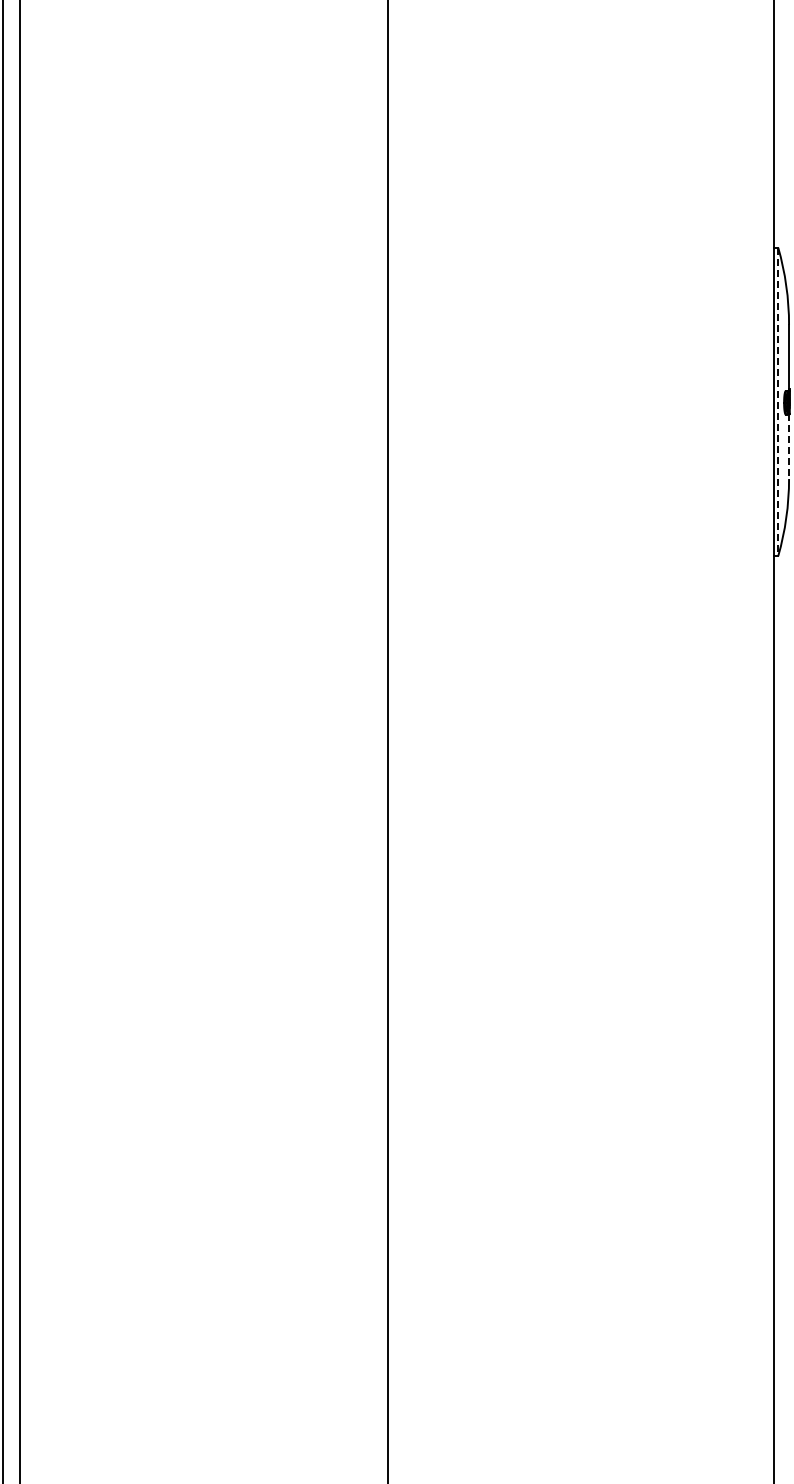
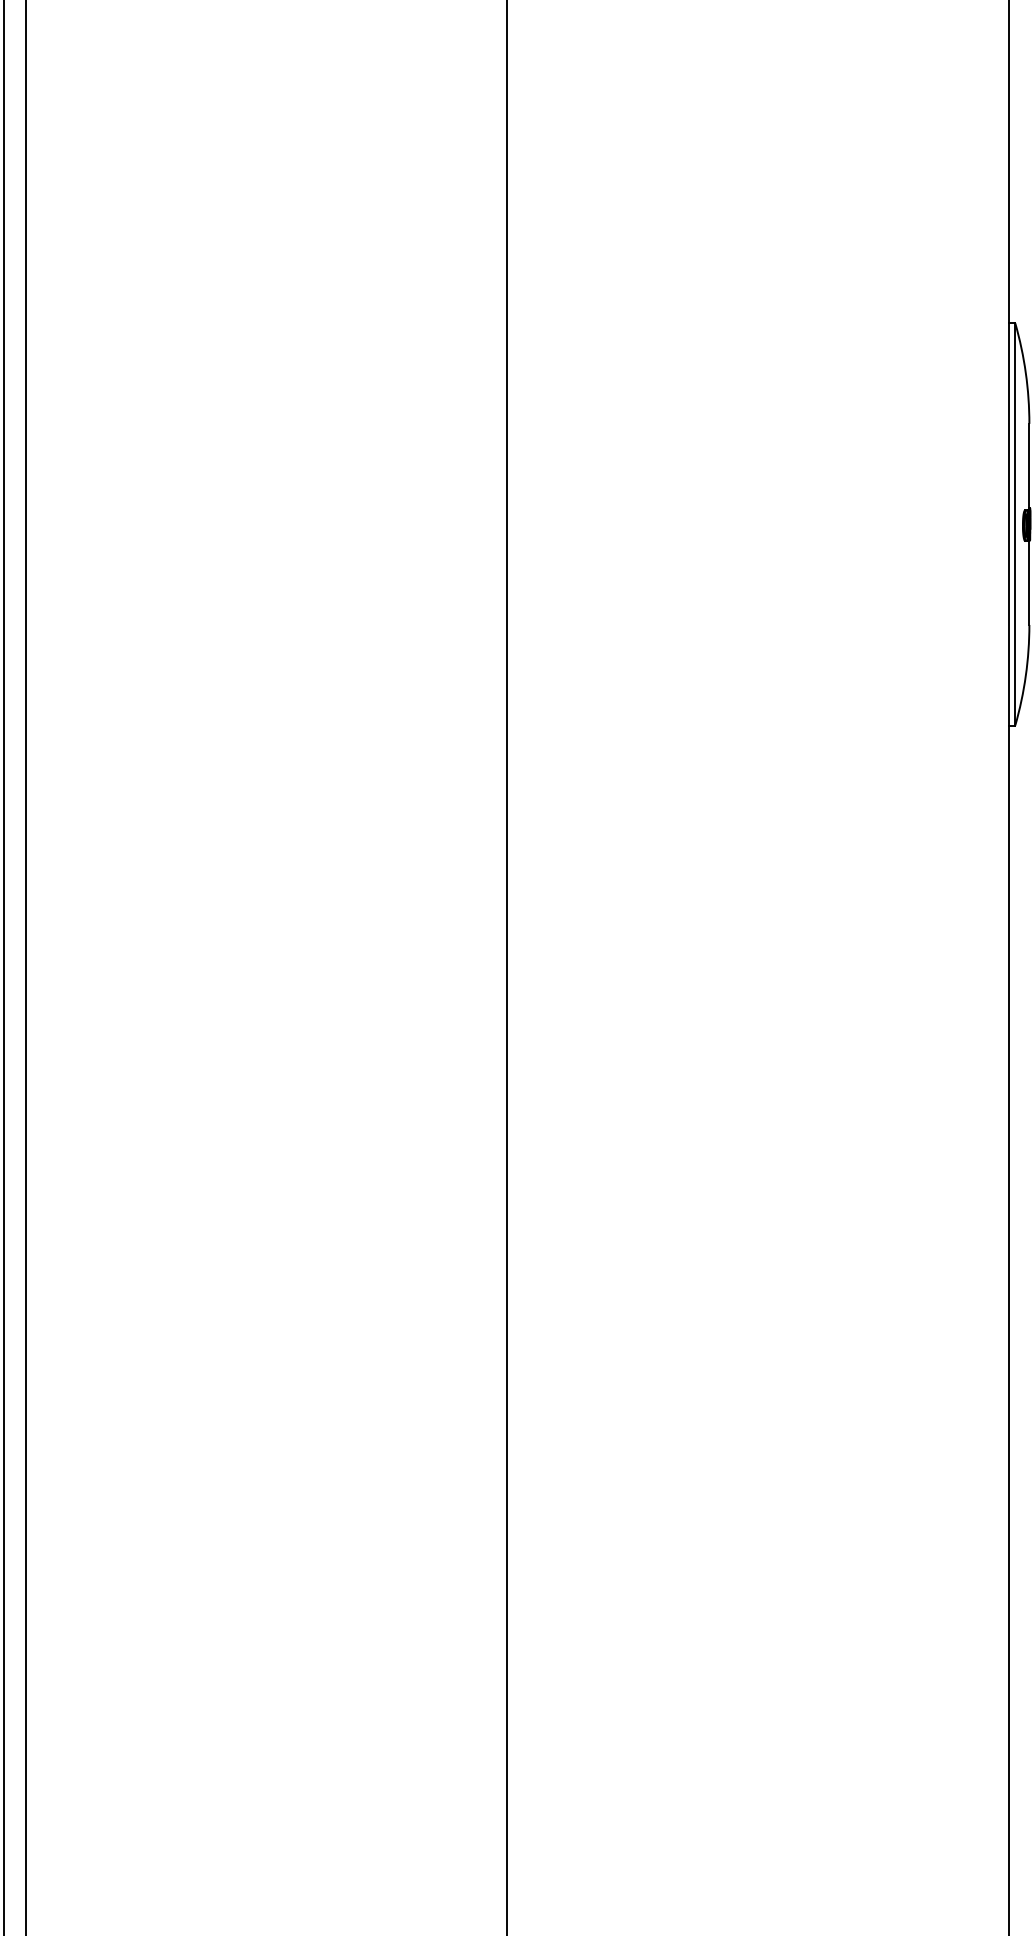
line: (778, 402) -> (1015, 525), dashed -> solid
line: (789, 447) -> (1029, 583), dashed -> solid

